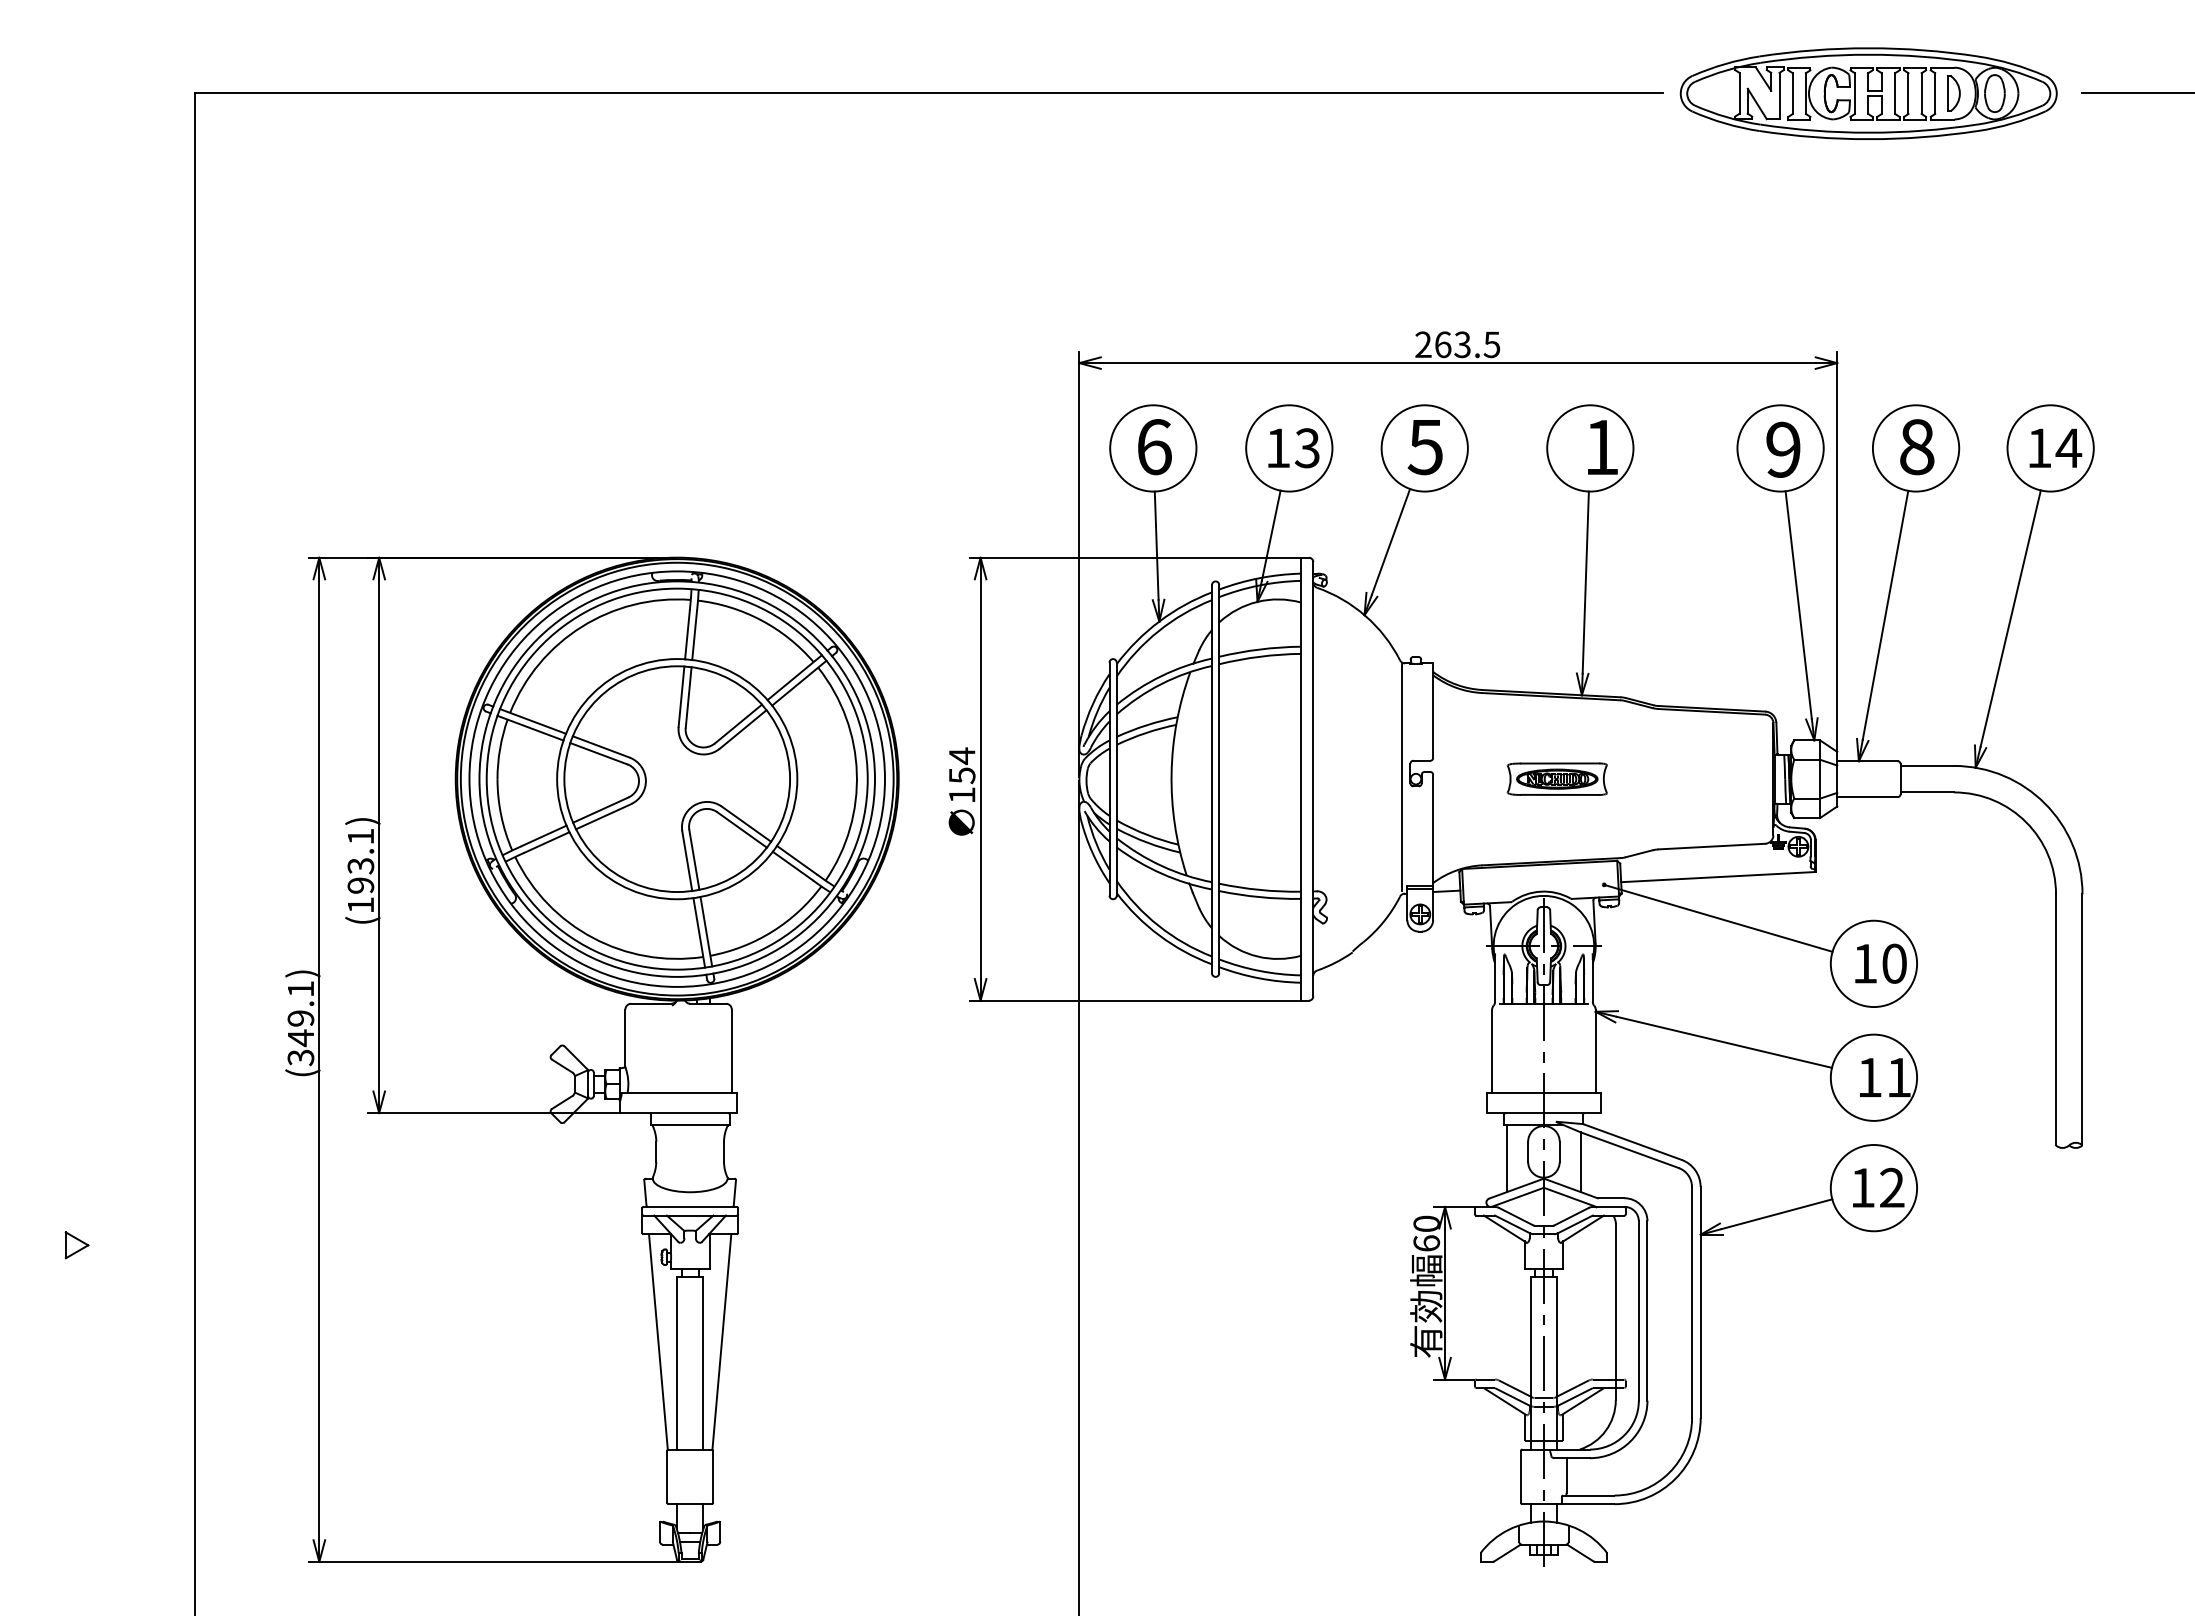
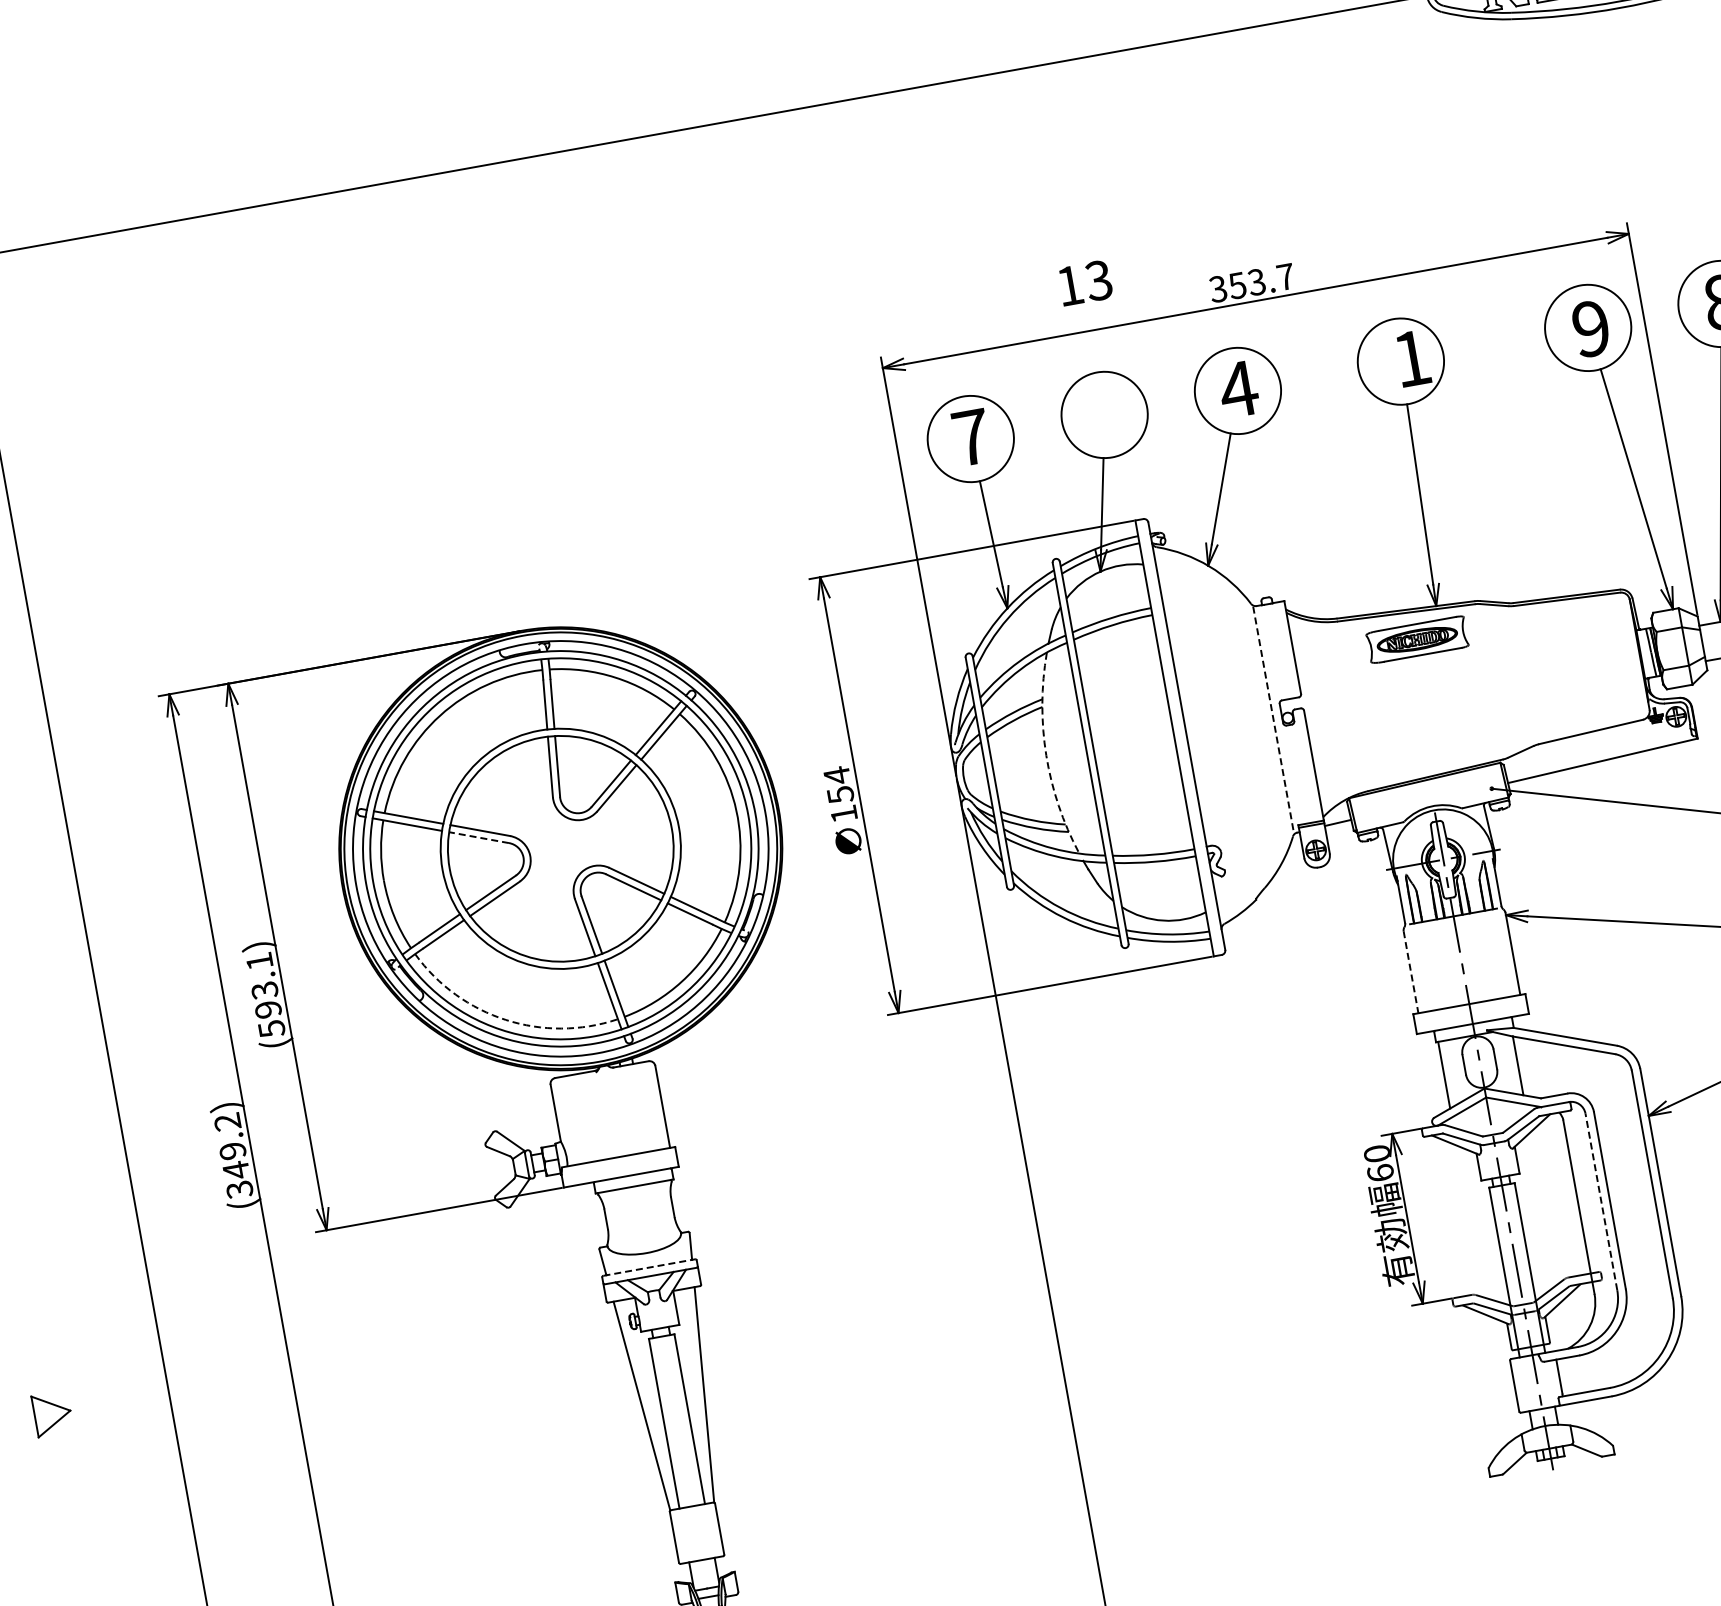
text: (1457, 344) -> (1251, 282), 263.5 -> 353.7
text: (1154, 447) -> (971, 437), 6 -> 7
text: (1425, 447) -> (1238, 389), 5 -> 4
text: (1293, 448) -> (1085, 283), moved
line: (598, 753) -> (478, 837), solid -> dashed
arc: (1171, 773) -> (1046, 755), solid -> dashed
line: (1401, 777) -> (1273, 718), solid -> dashed
part: (1556, 778) -> (1416, 639), moved
text: (361, 905) -> (272, 1029), (193.1) -> (593.1)
arc: (592, 937) -> (505, 1019), solid -> dashed
text: (300, 989) -> (227, 1122), (349.1) -> (349.2)
line: (1492, 1051) -> (1411, 972), solid -> dashed
line: (690, 1206) -> (649, 1267), solid -> dashed
part: (76, 1245) -> (52, 1414), size x1.6
line: (1638, 1310) -> (1600, 1201), solid -> dashed

